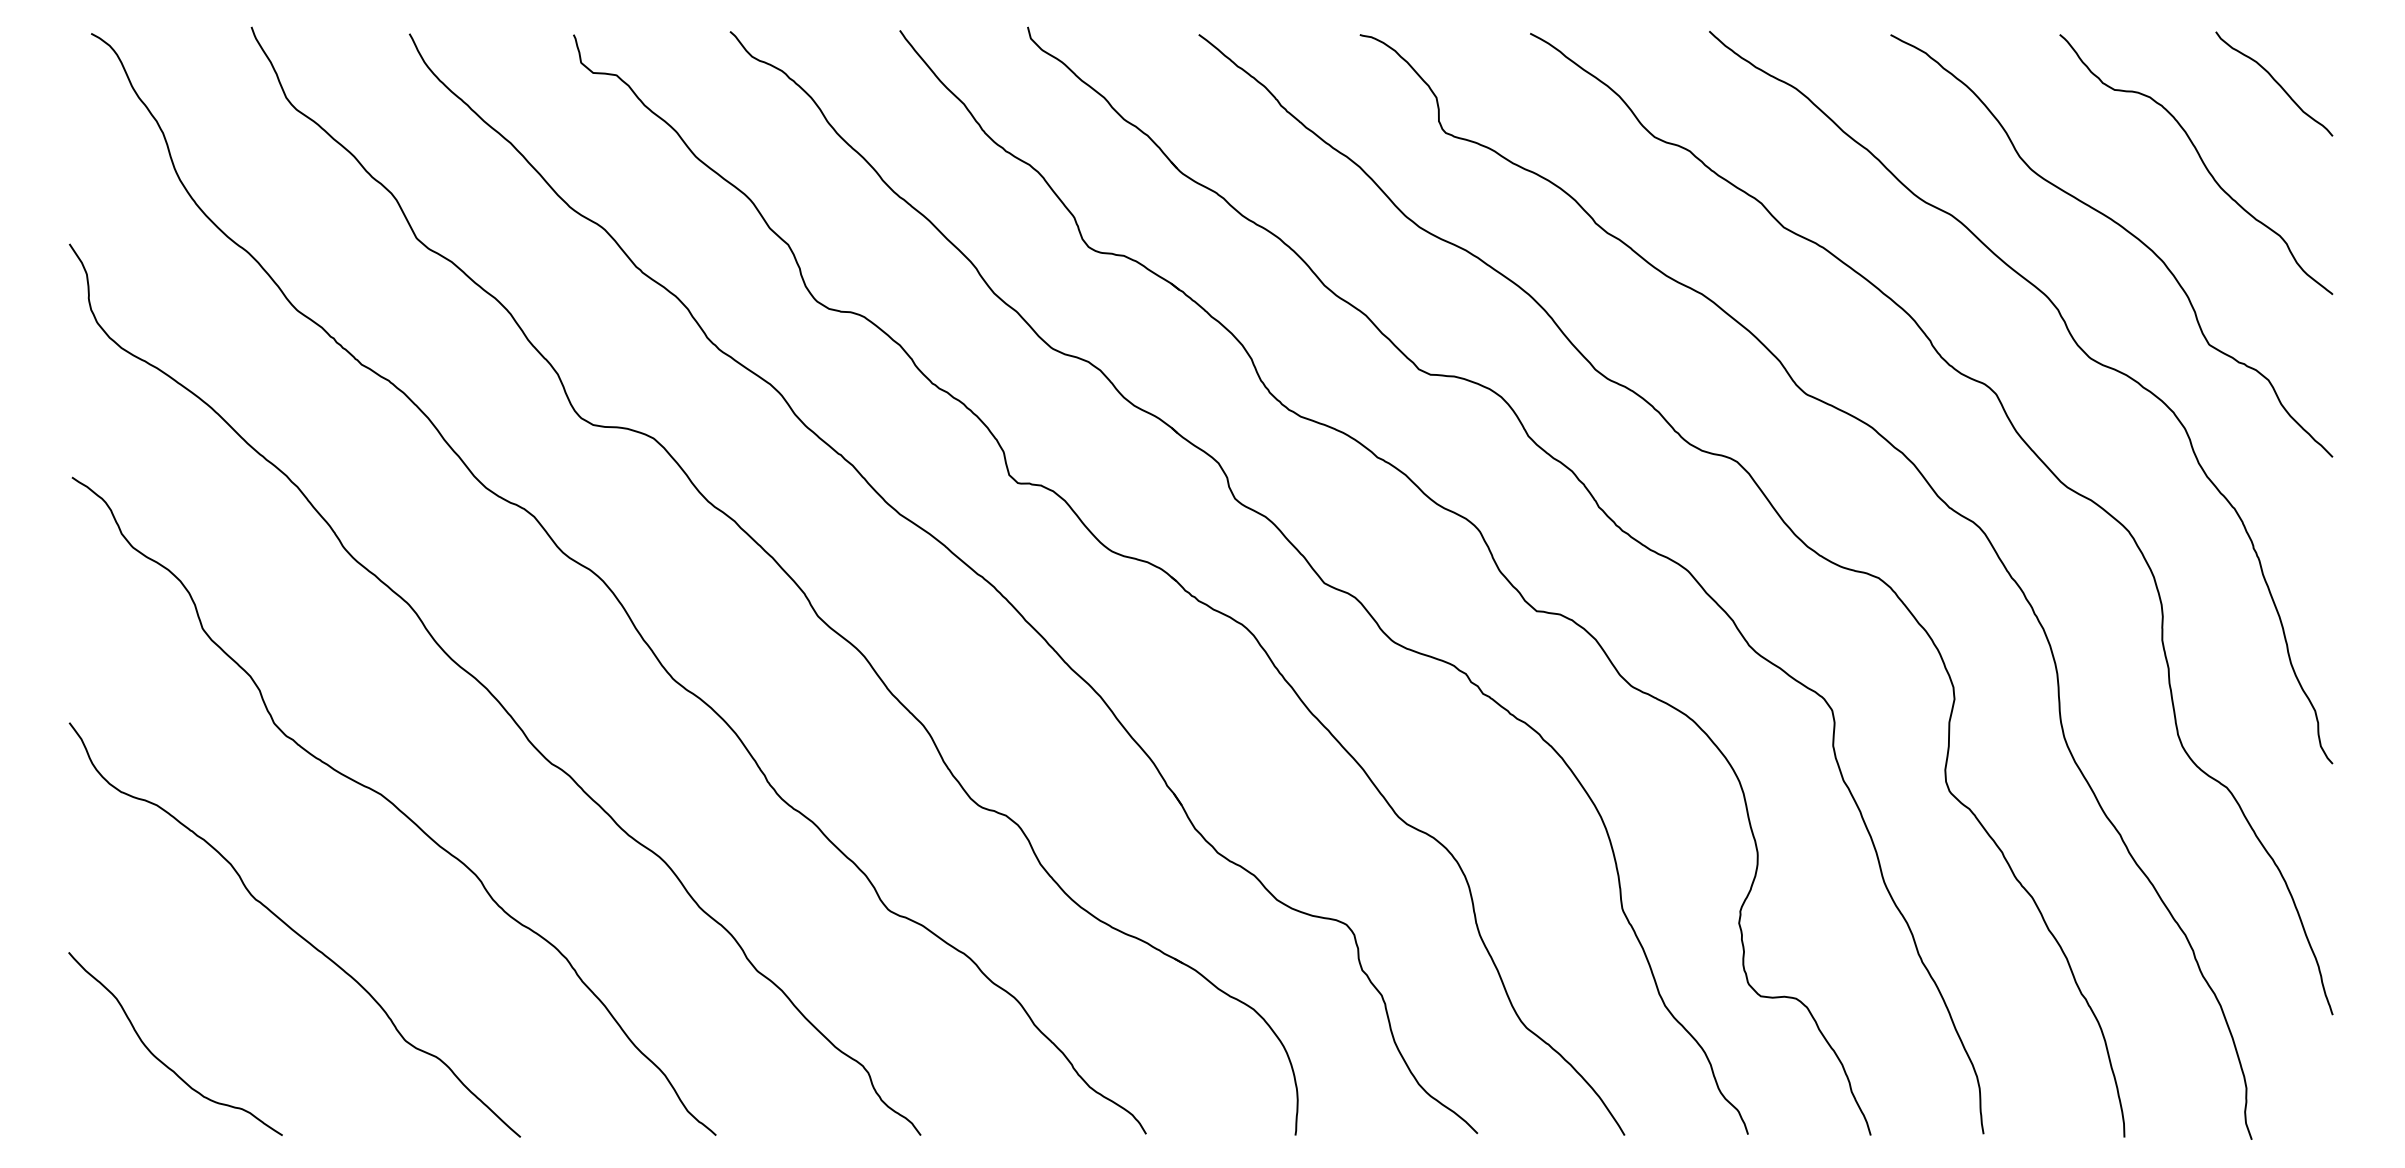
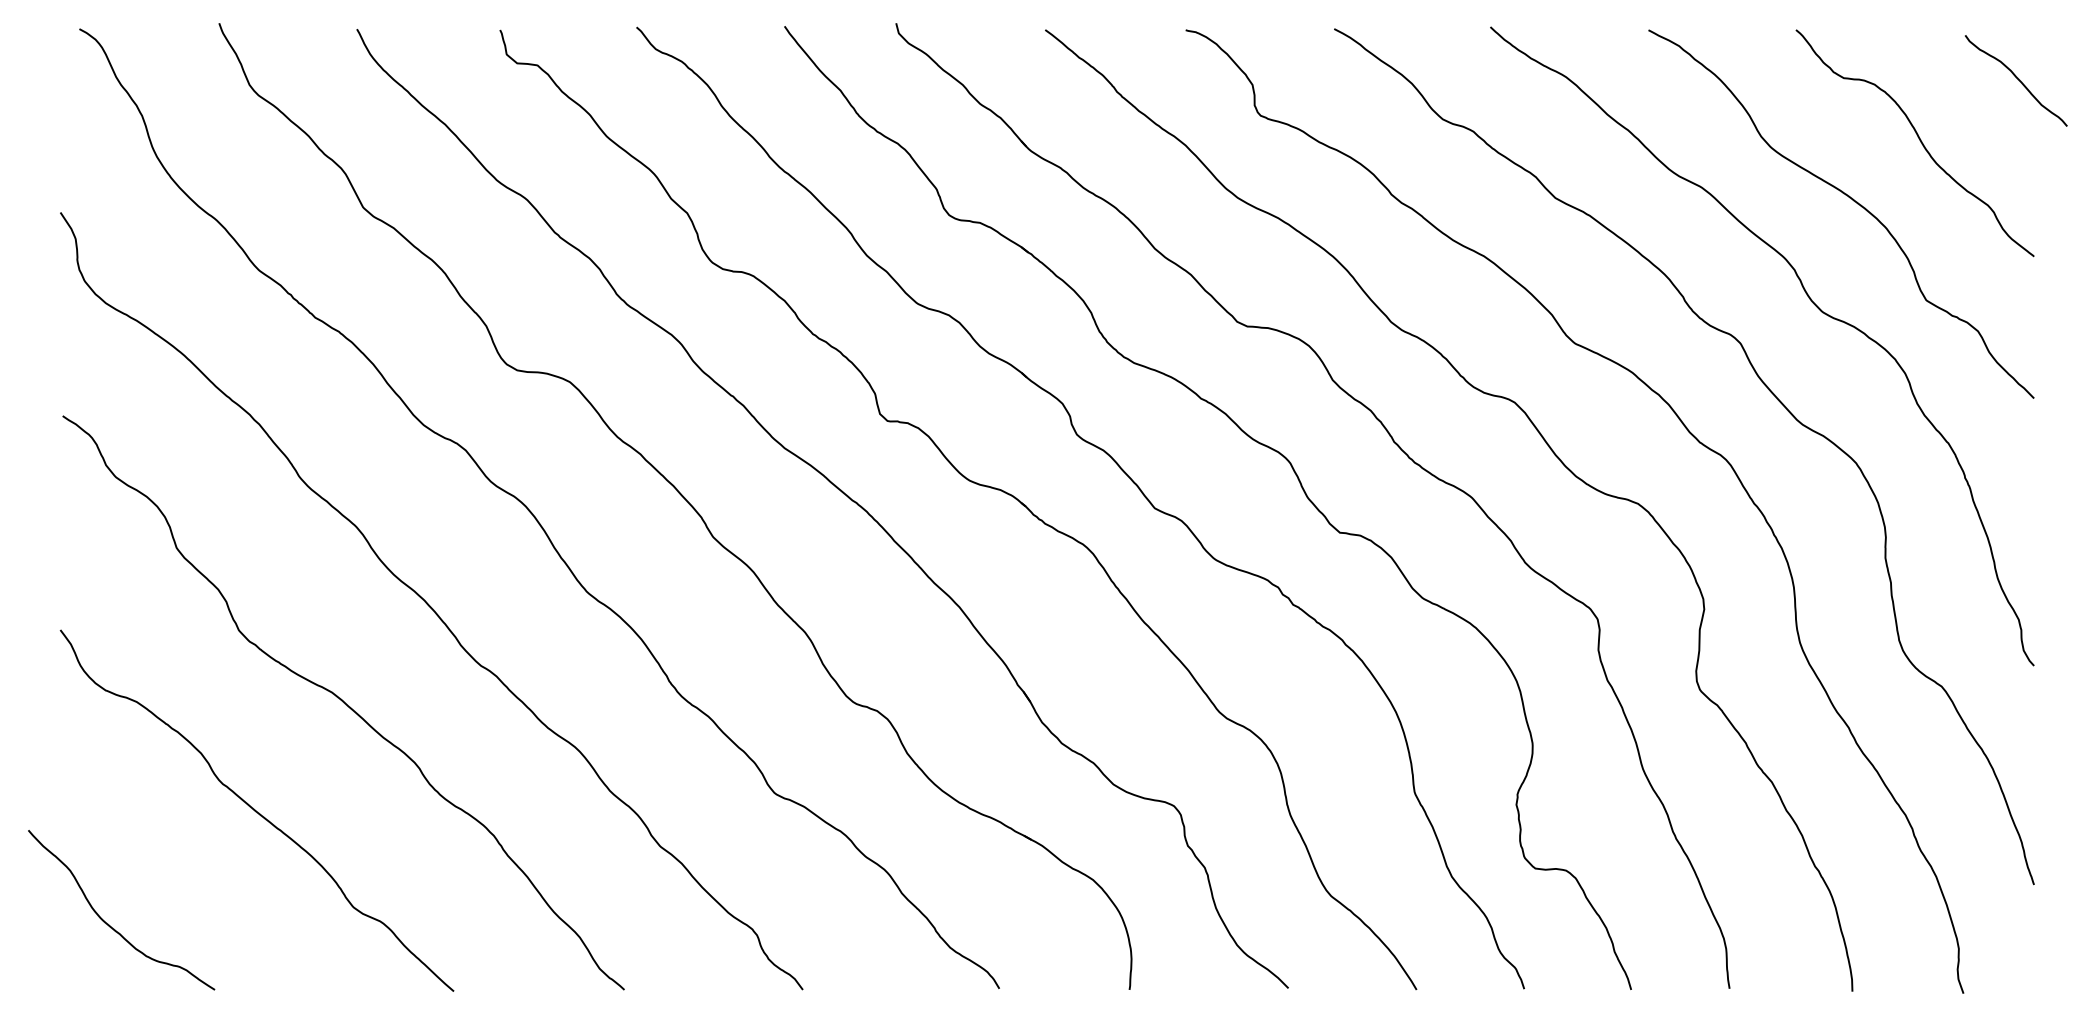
curve: (2275, 82) -> (2017, 79), moved
curve: (161, 1060) -> (109, 924), moved

